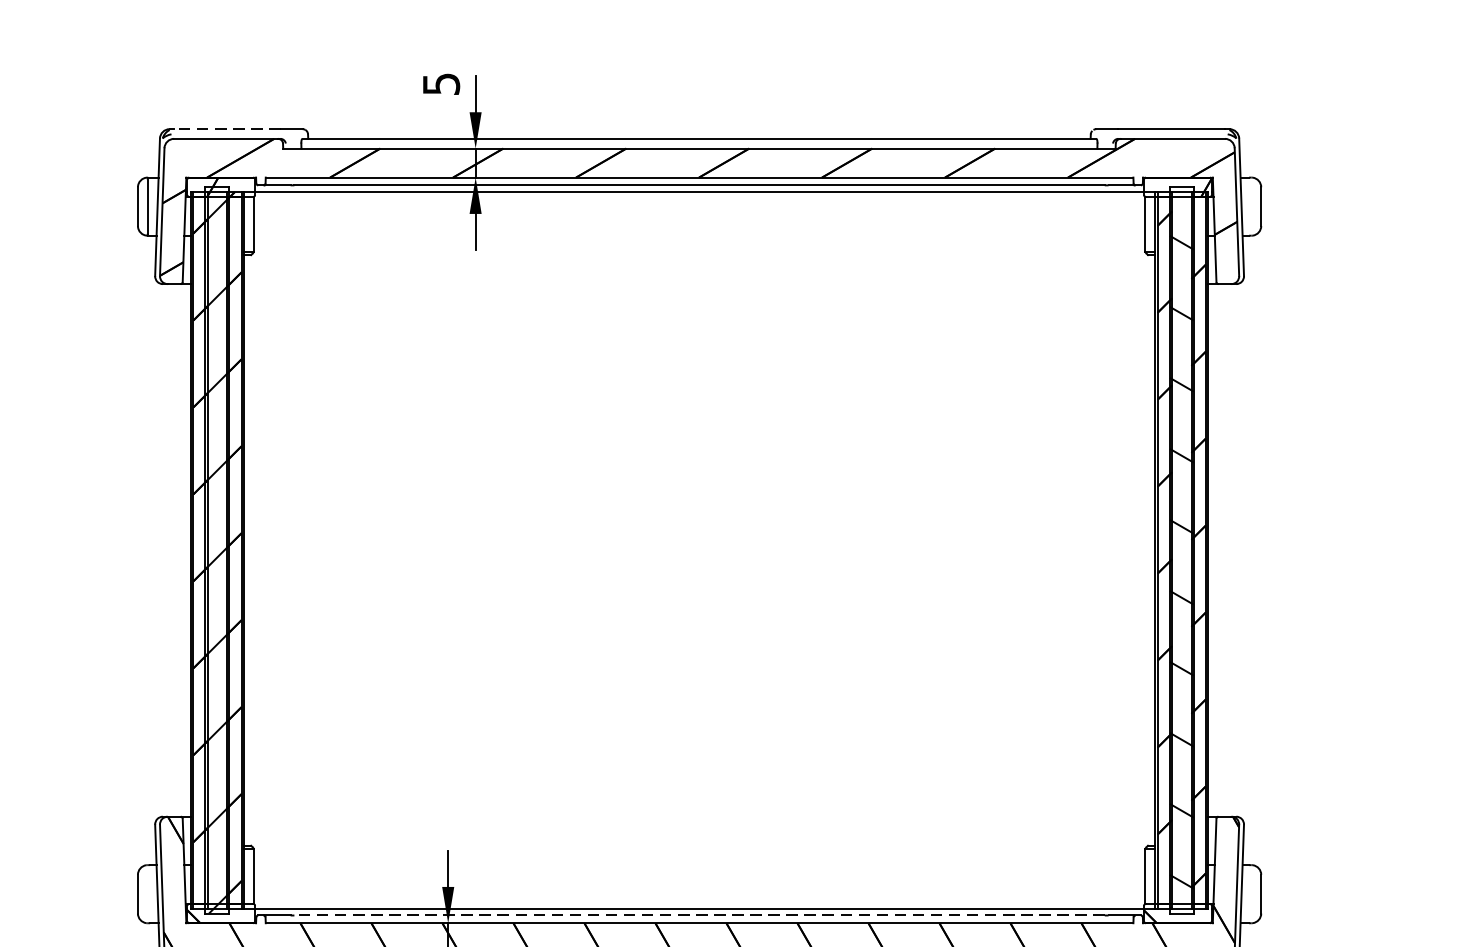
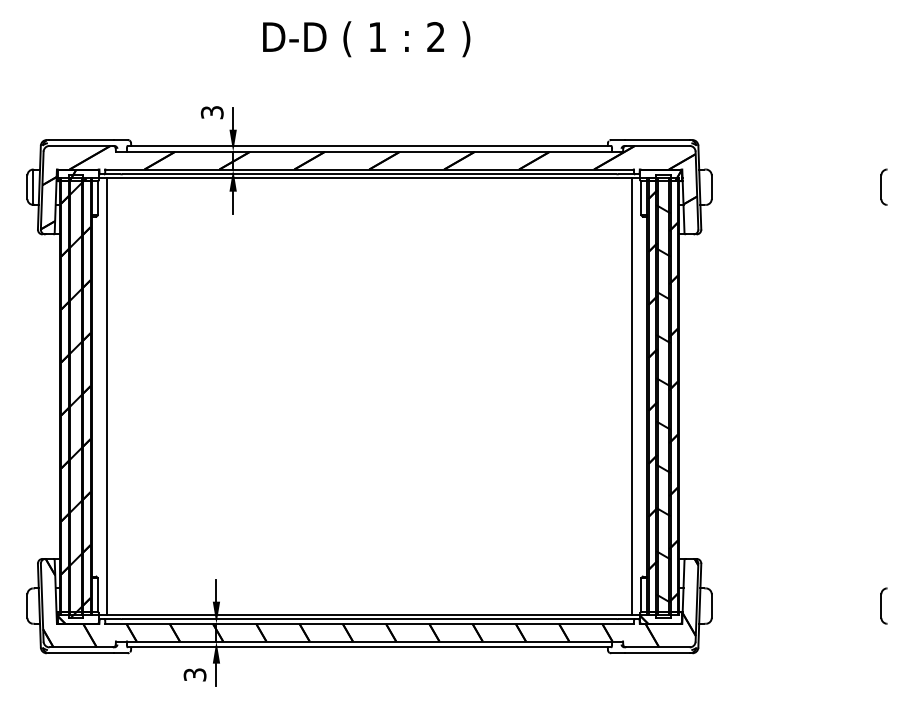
text: (440, 83) -> (211, 112), 5 -> 3
line: (226, 129) -> (81, 140), dashed -> solid
line: (269, 550) -> (107, 396), added
line: (1131, 550) -> (632, 396), added
line: (699, 916) -> (369, 619), dashed -> solid

